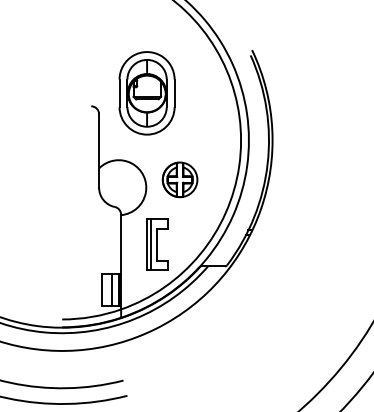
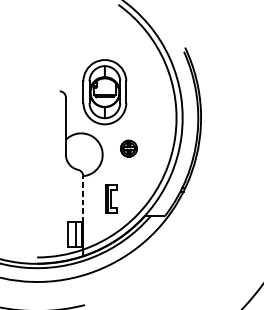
part: (146, 93) -> (104, 92), moved
part: (179, 179) -> (128, 148), size x0.6
line: (121, 244) -> (83, 199), solid -> dashed
part: (157, 244) -> (111, 199), size x0.7

